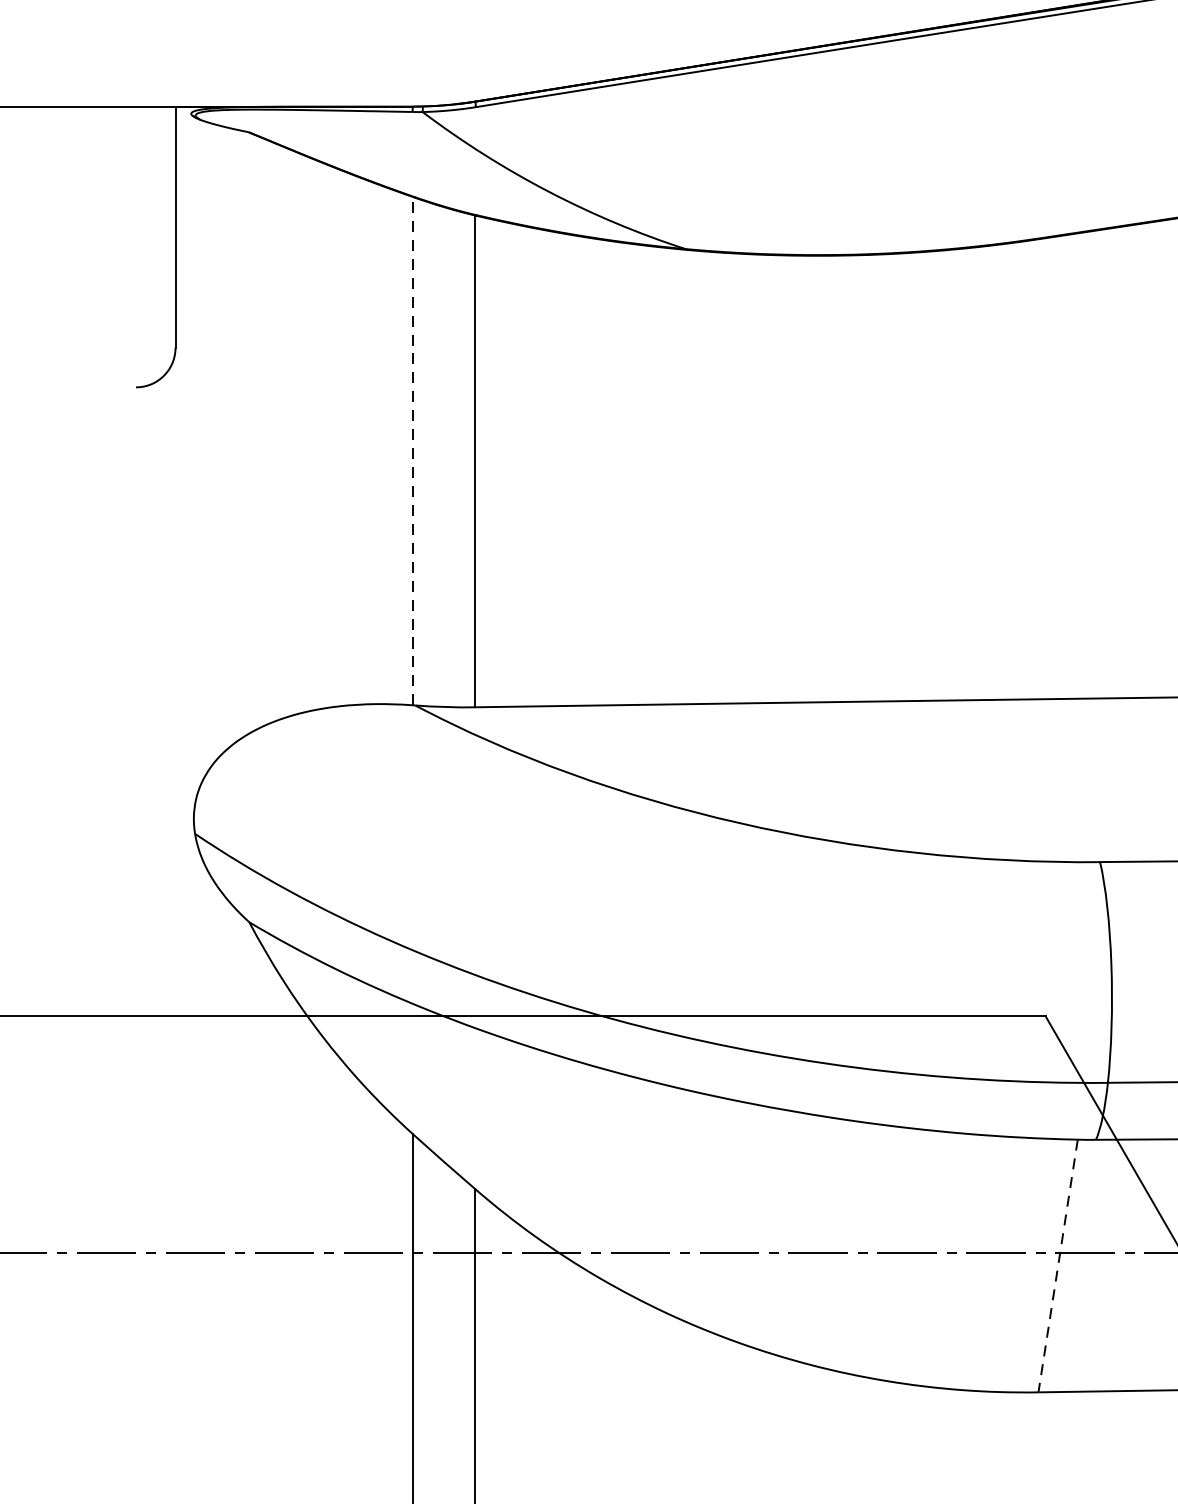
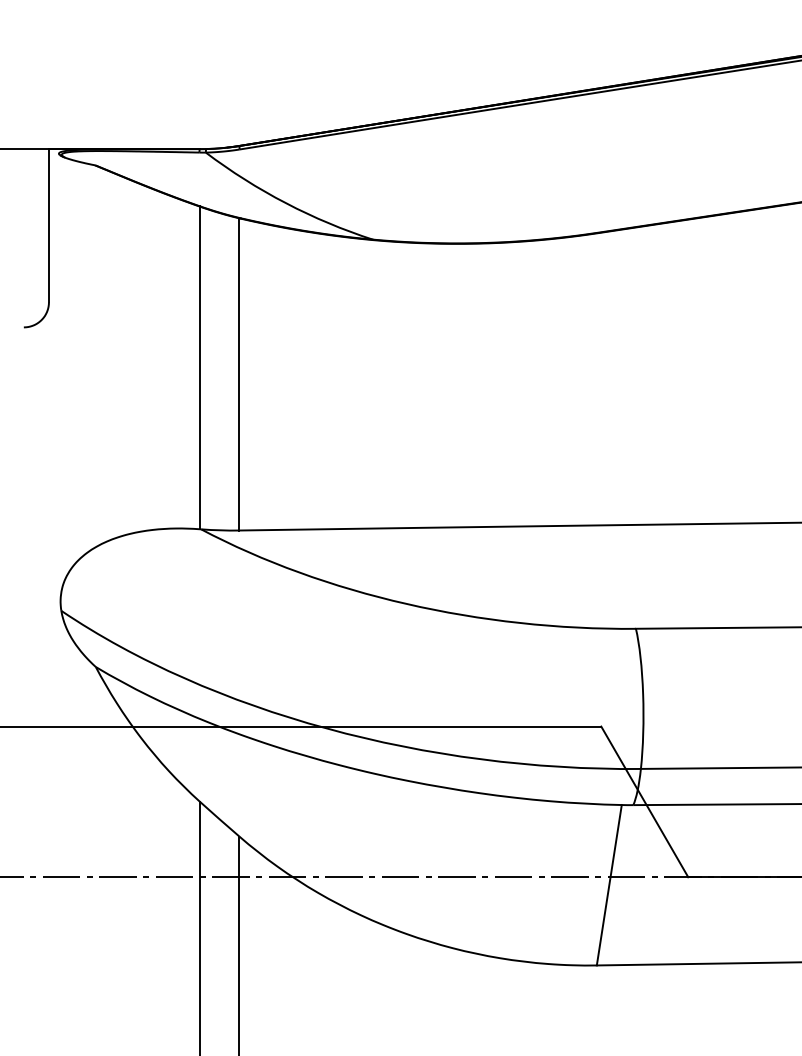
line: (412, 450) -> (199, 367), dashed -> solid
line: (1058, 1266) -> (609, 885), dashed -> solid

